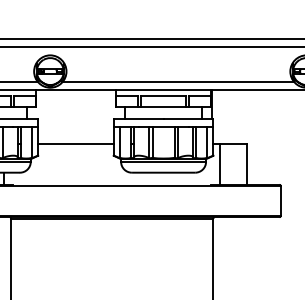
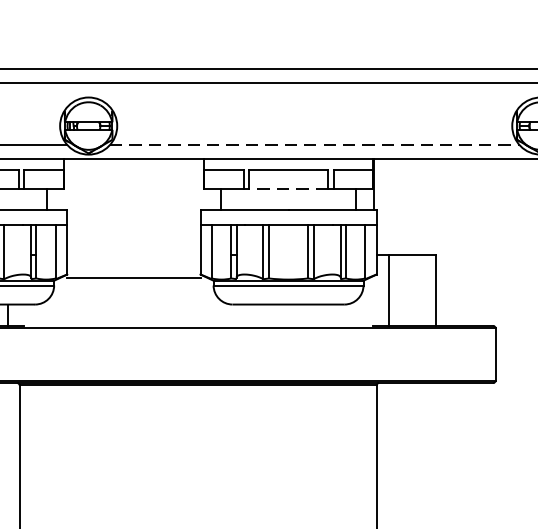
line: (178, 82) -> (314, 145), solid -> dashed
line: (163, 107) -> (288, 189), solid -> dashed
line: (75, 144) -> (133, 277), moved

